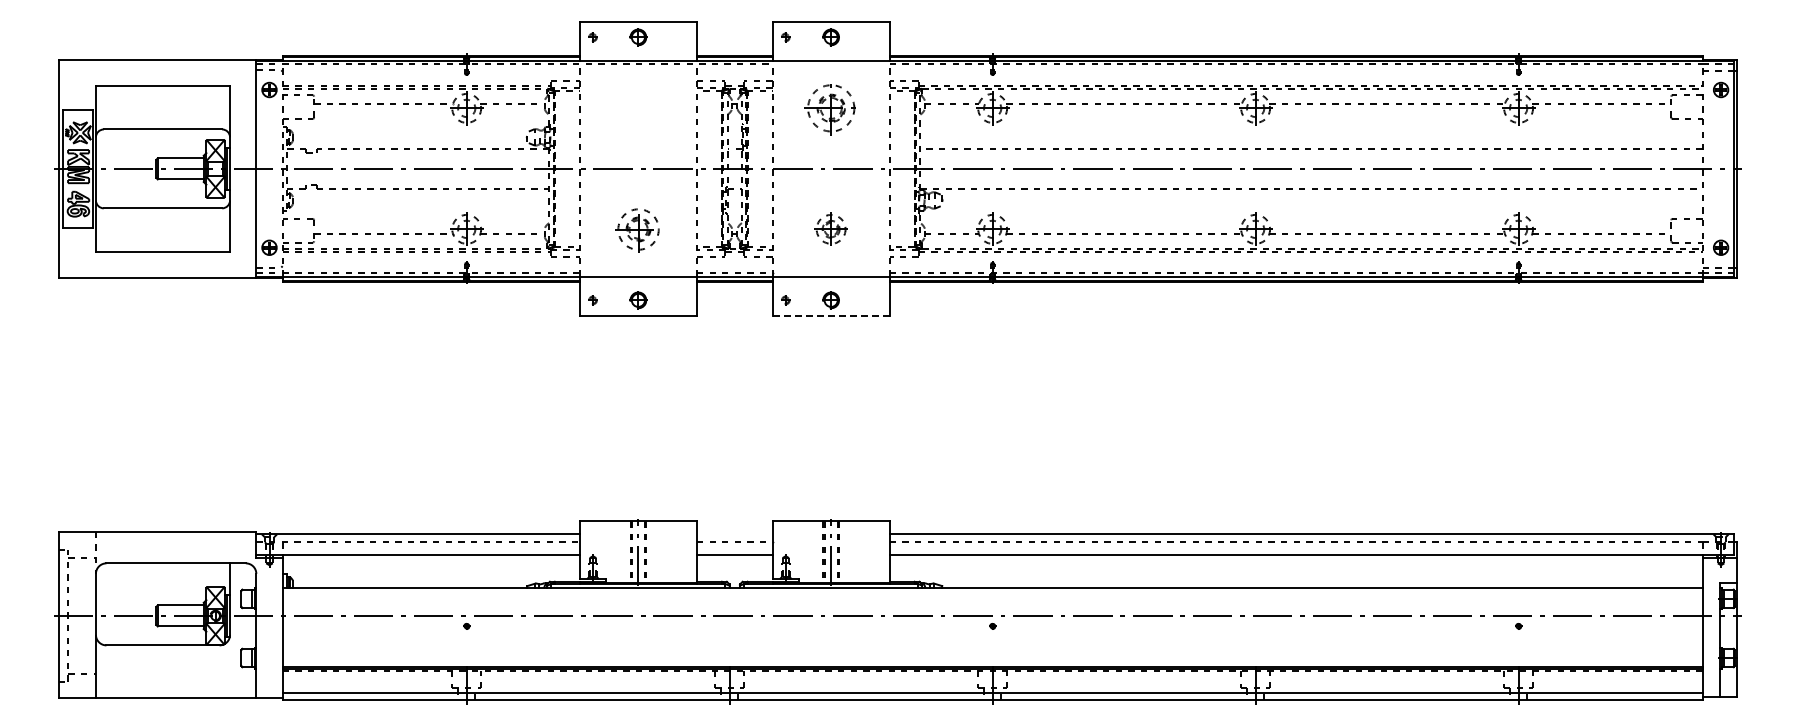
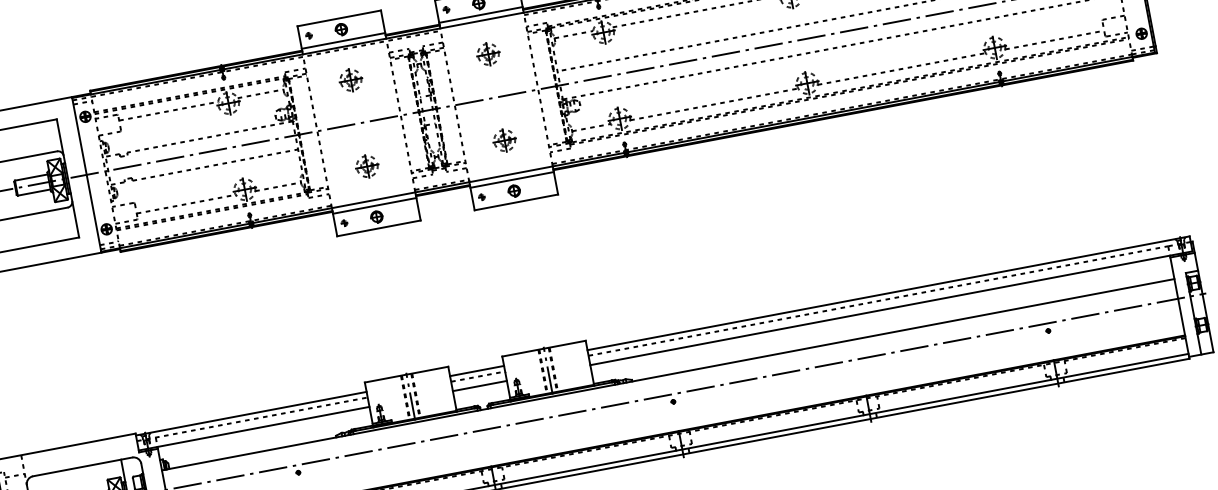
line: (637, 53) -> (342, 41), added
line: (830, 53) -> (480, 15), added
part: (637, 108) -> (350, 80), added
part: (830, 108) -> (487, 54), size x0.62
part: (637, 228) -> (366, 166), size x0.71
line: (637, 284) -> (374, 205), added
line: (830, 284) -> (511, 179), added
line: (831, 316) -> (516, 202), dashed -> solid
line: (734, 534) -> (476, 371), added

